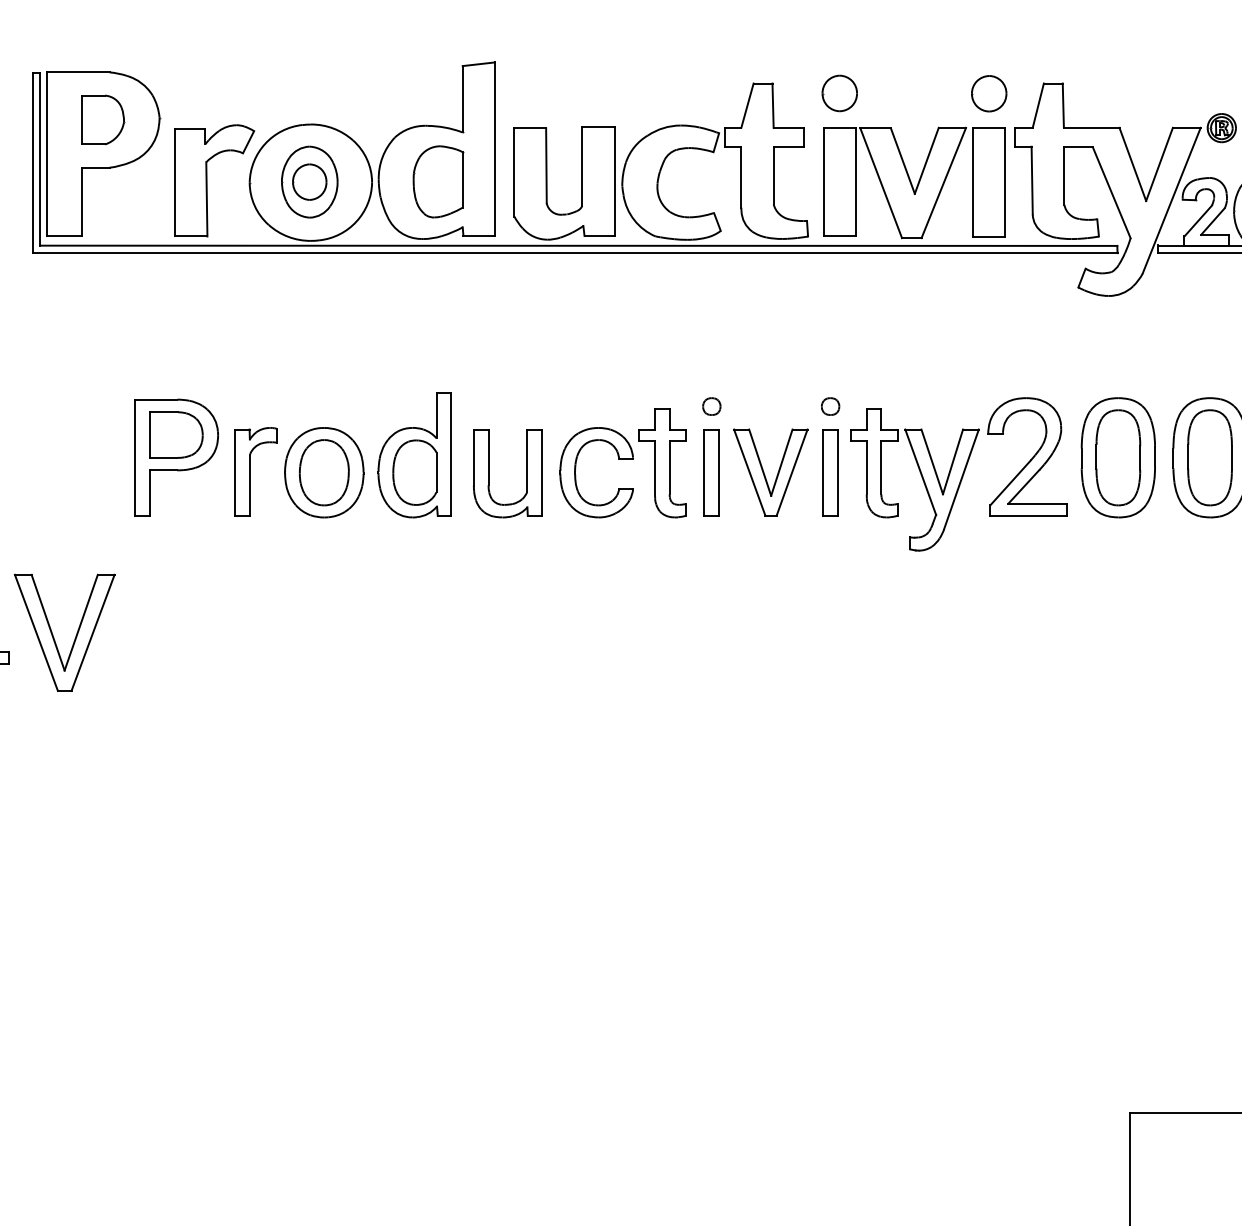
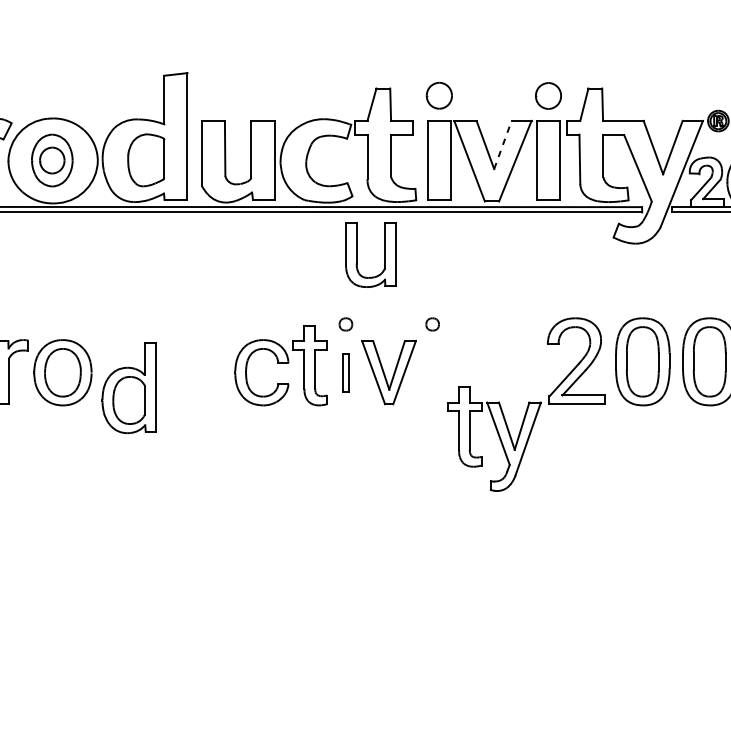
line: (926, 160) -> (502, 144), solid -> dashed
part: (414, 455) -> (128, 387), moved
part: (711, 472) -> (345, 372), size x0.6
part: (830, 472) -> (432, 372), removed
part: (489, 473) -> (357, 255), moved
part: (920, 475) -> (498, 436), moved

